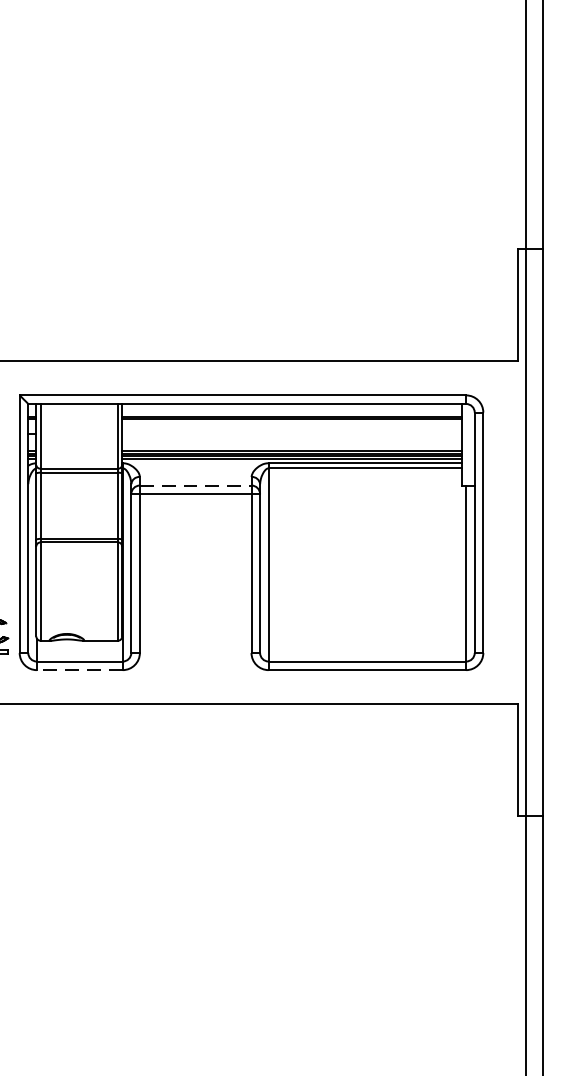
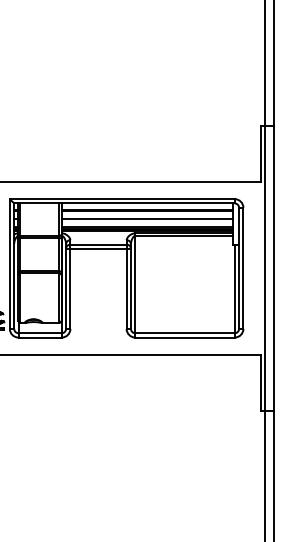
line: (290, 433) -> (146, 218), added
line: (197, 485) -> (99, 244), dashed -> solid
line: (80, 670) -> (40, 337), dashed -> solid

